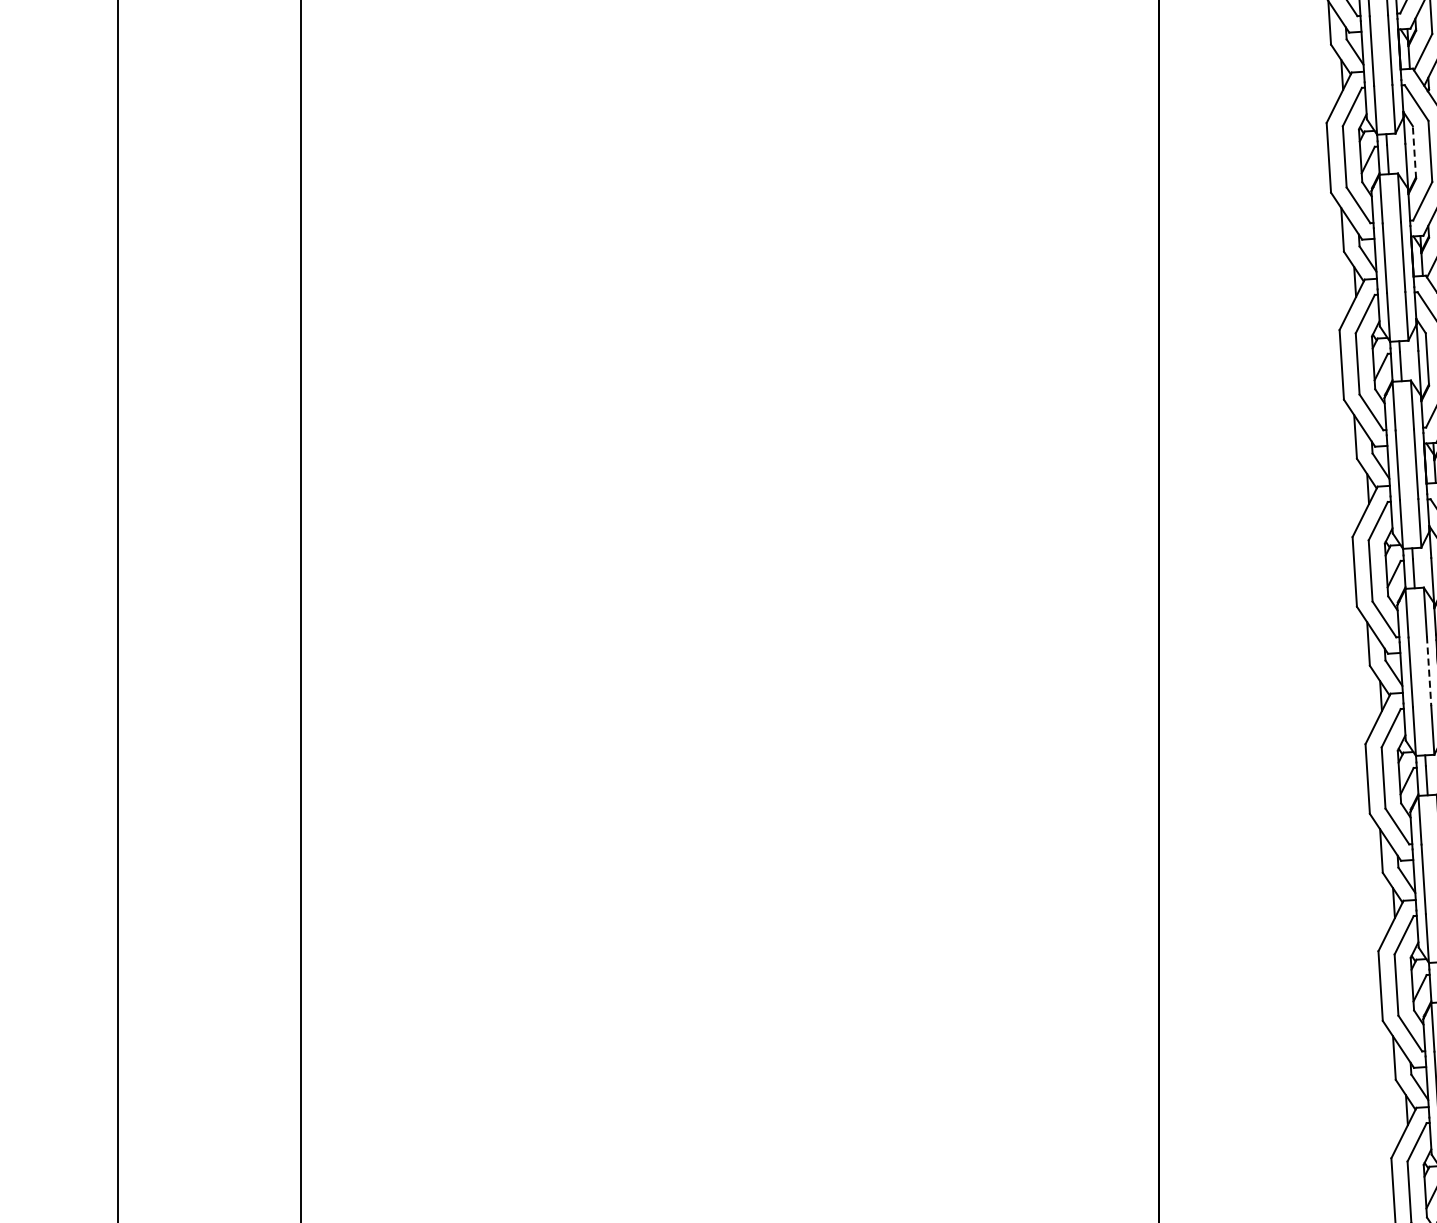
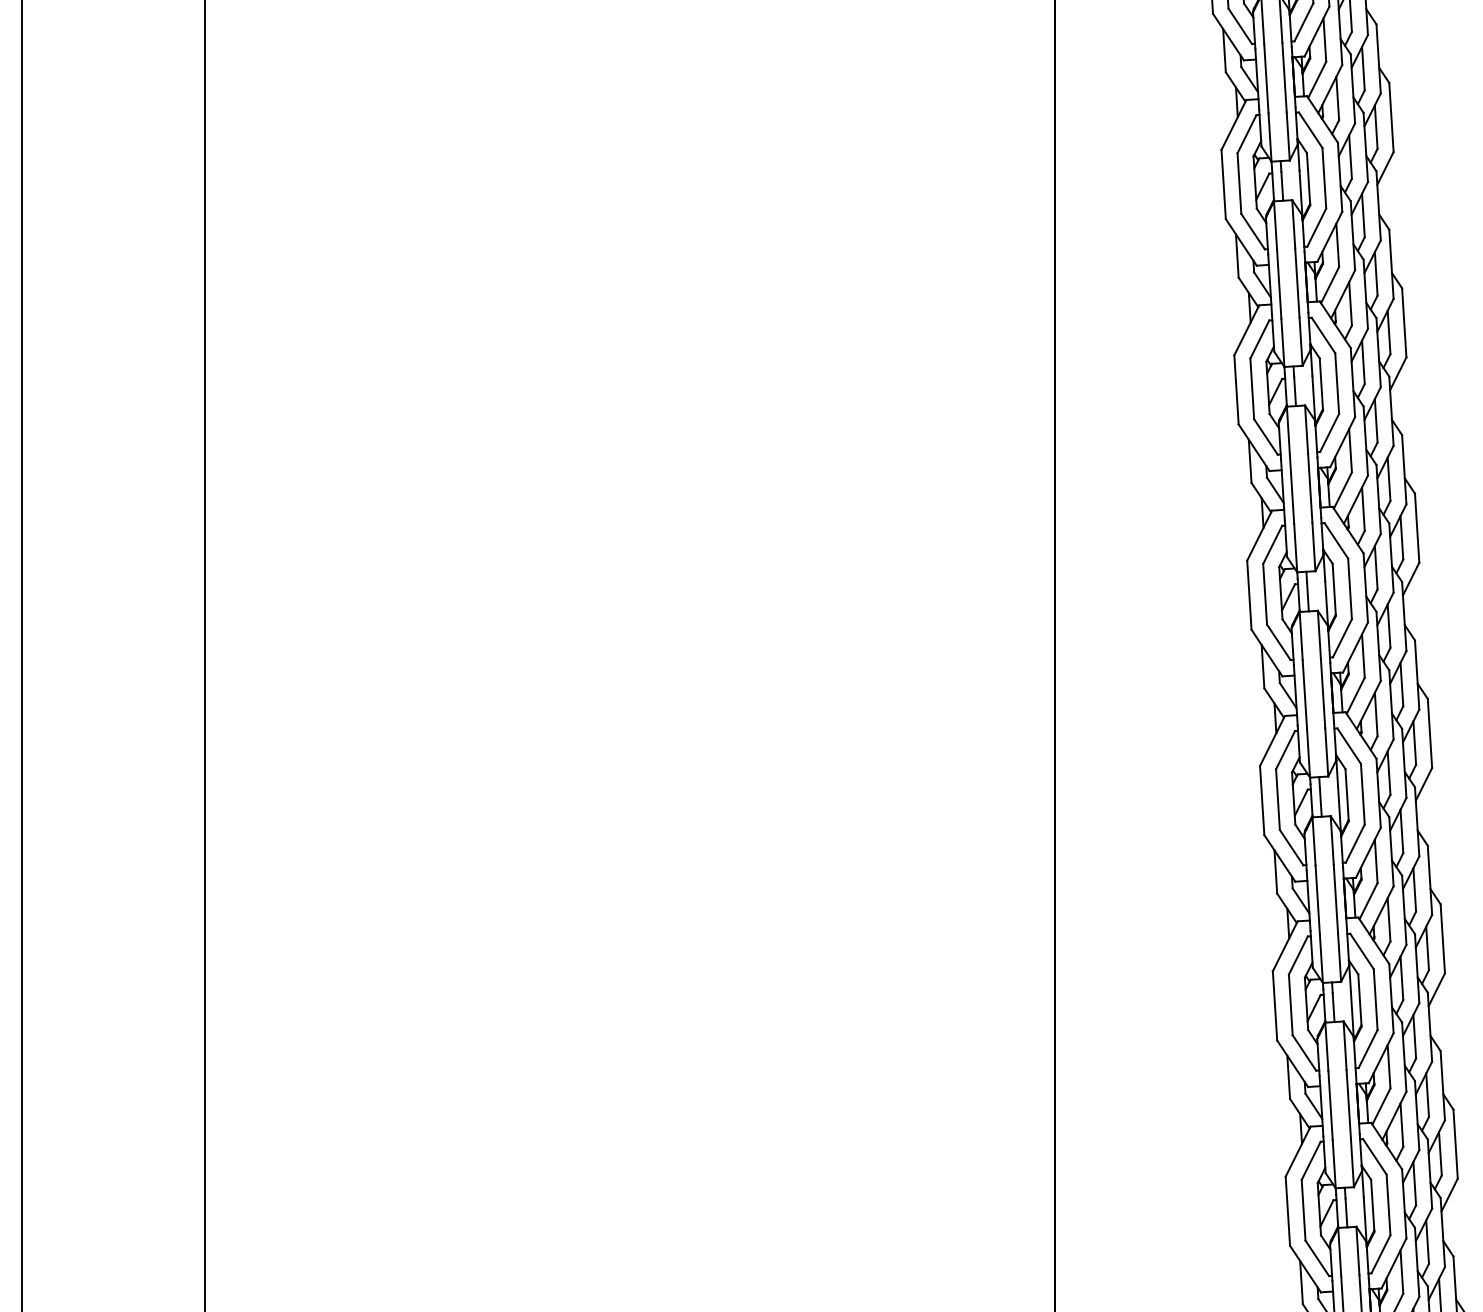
line: (1414, 151) -> (1308, 178), dashed -> solid
line: (1429, 671) -> (1323, 693), dashed -> solid

